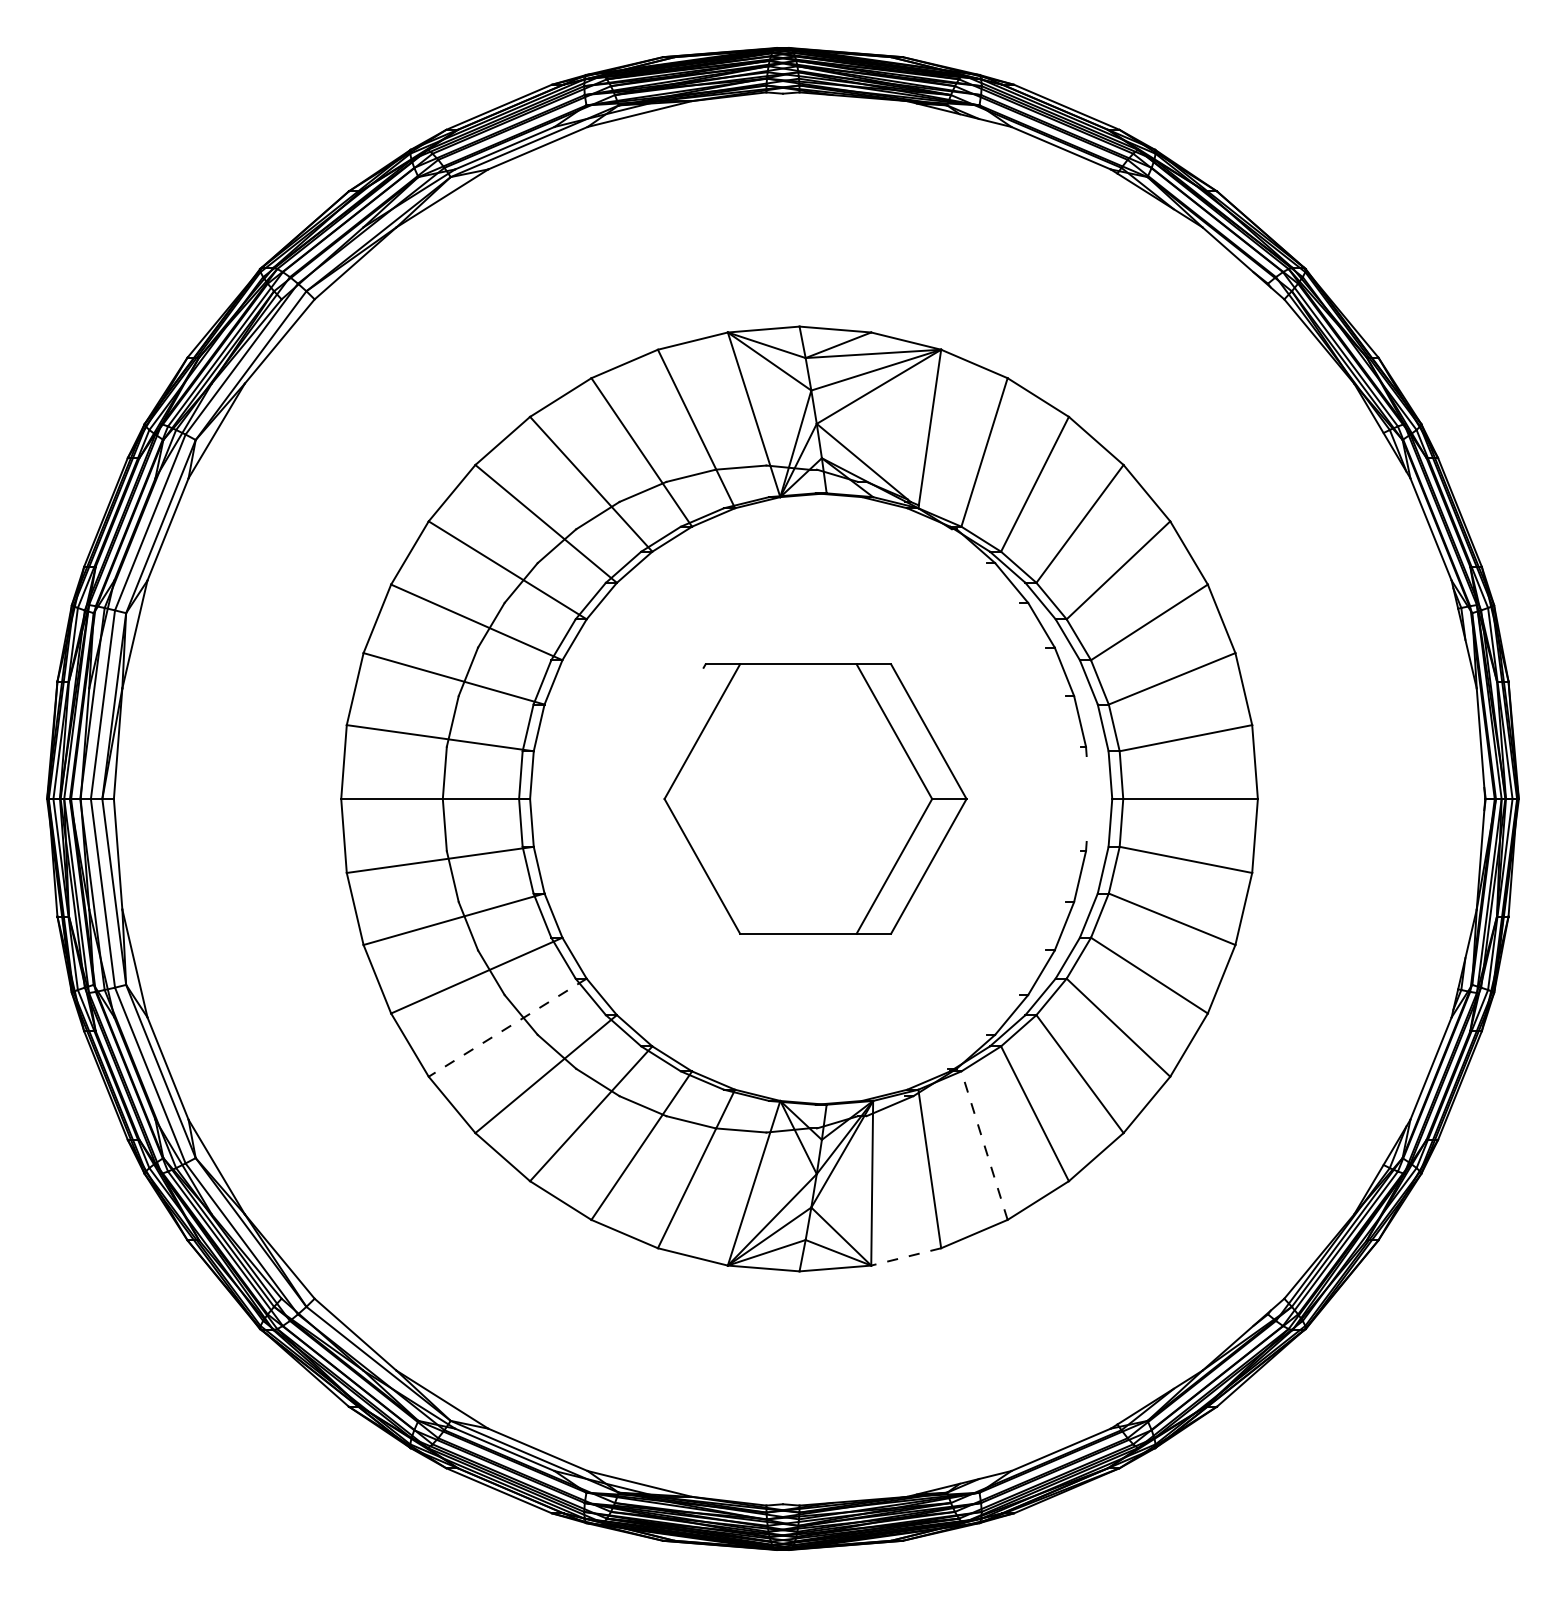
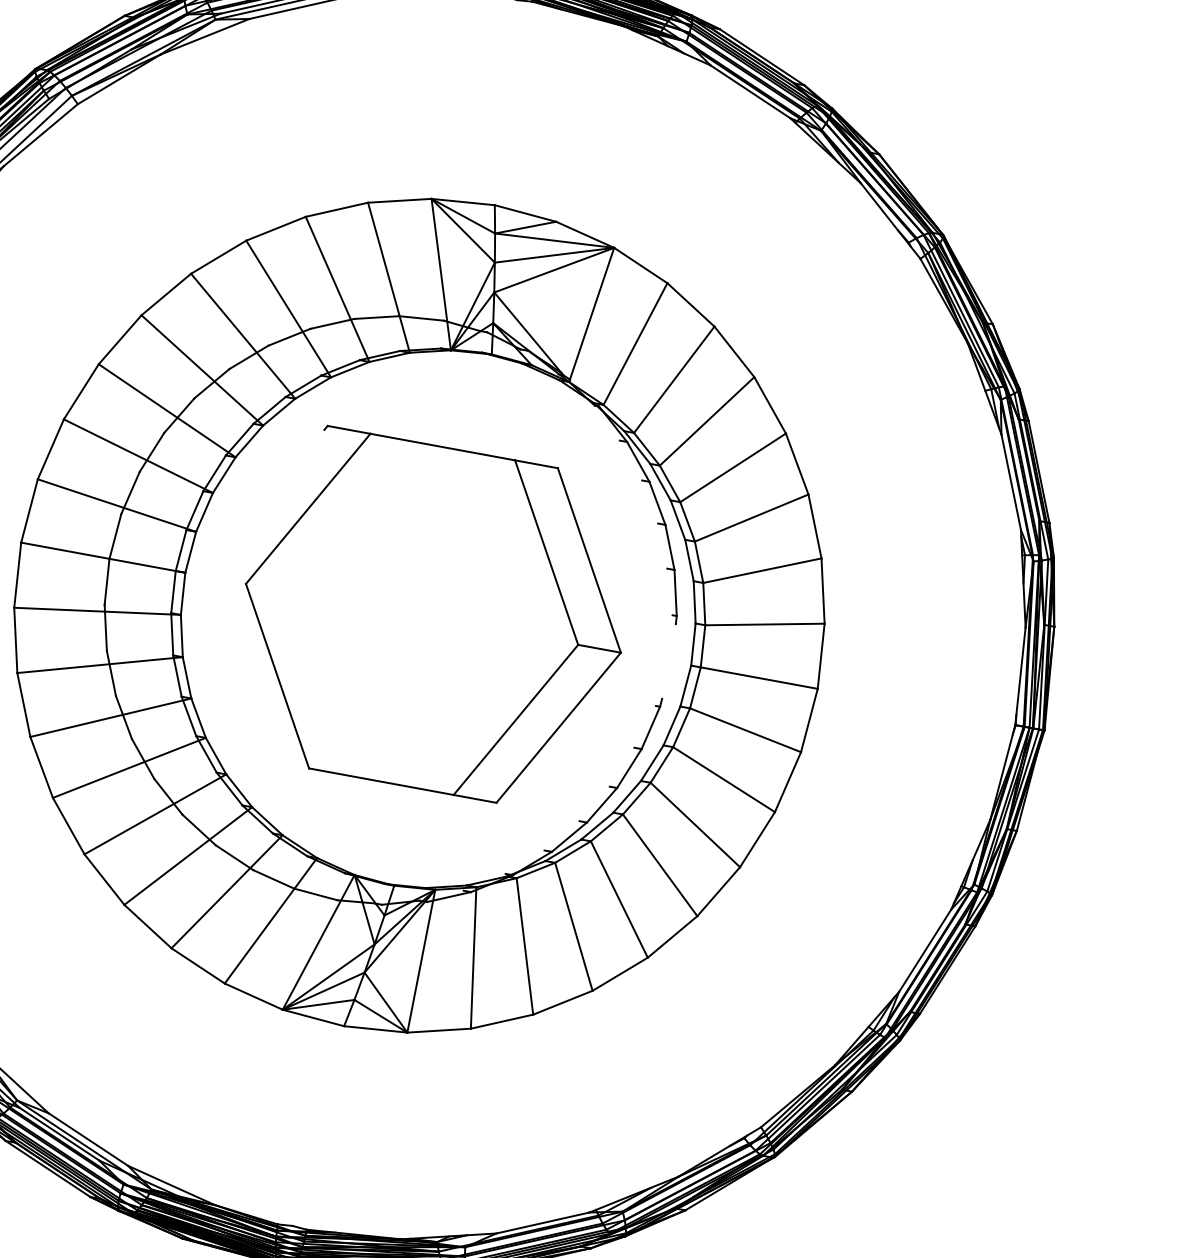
part: (815, 798) -> (433, 617), size x1.43
line: (507, 1027) -> (129, 767), dashed -> solid
line: (984, 1145) -> (524, 946), dashed -> solid
line: (905, 1257) -> (438, 1031), dashed -> solid

